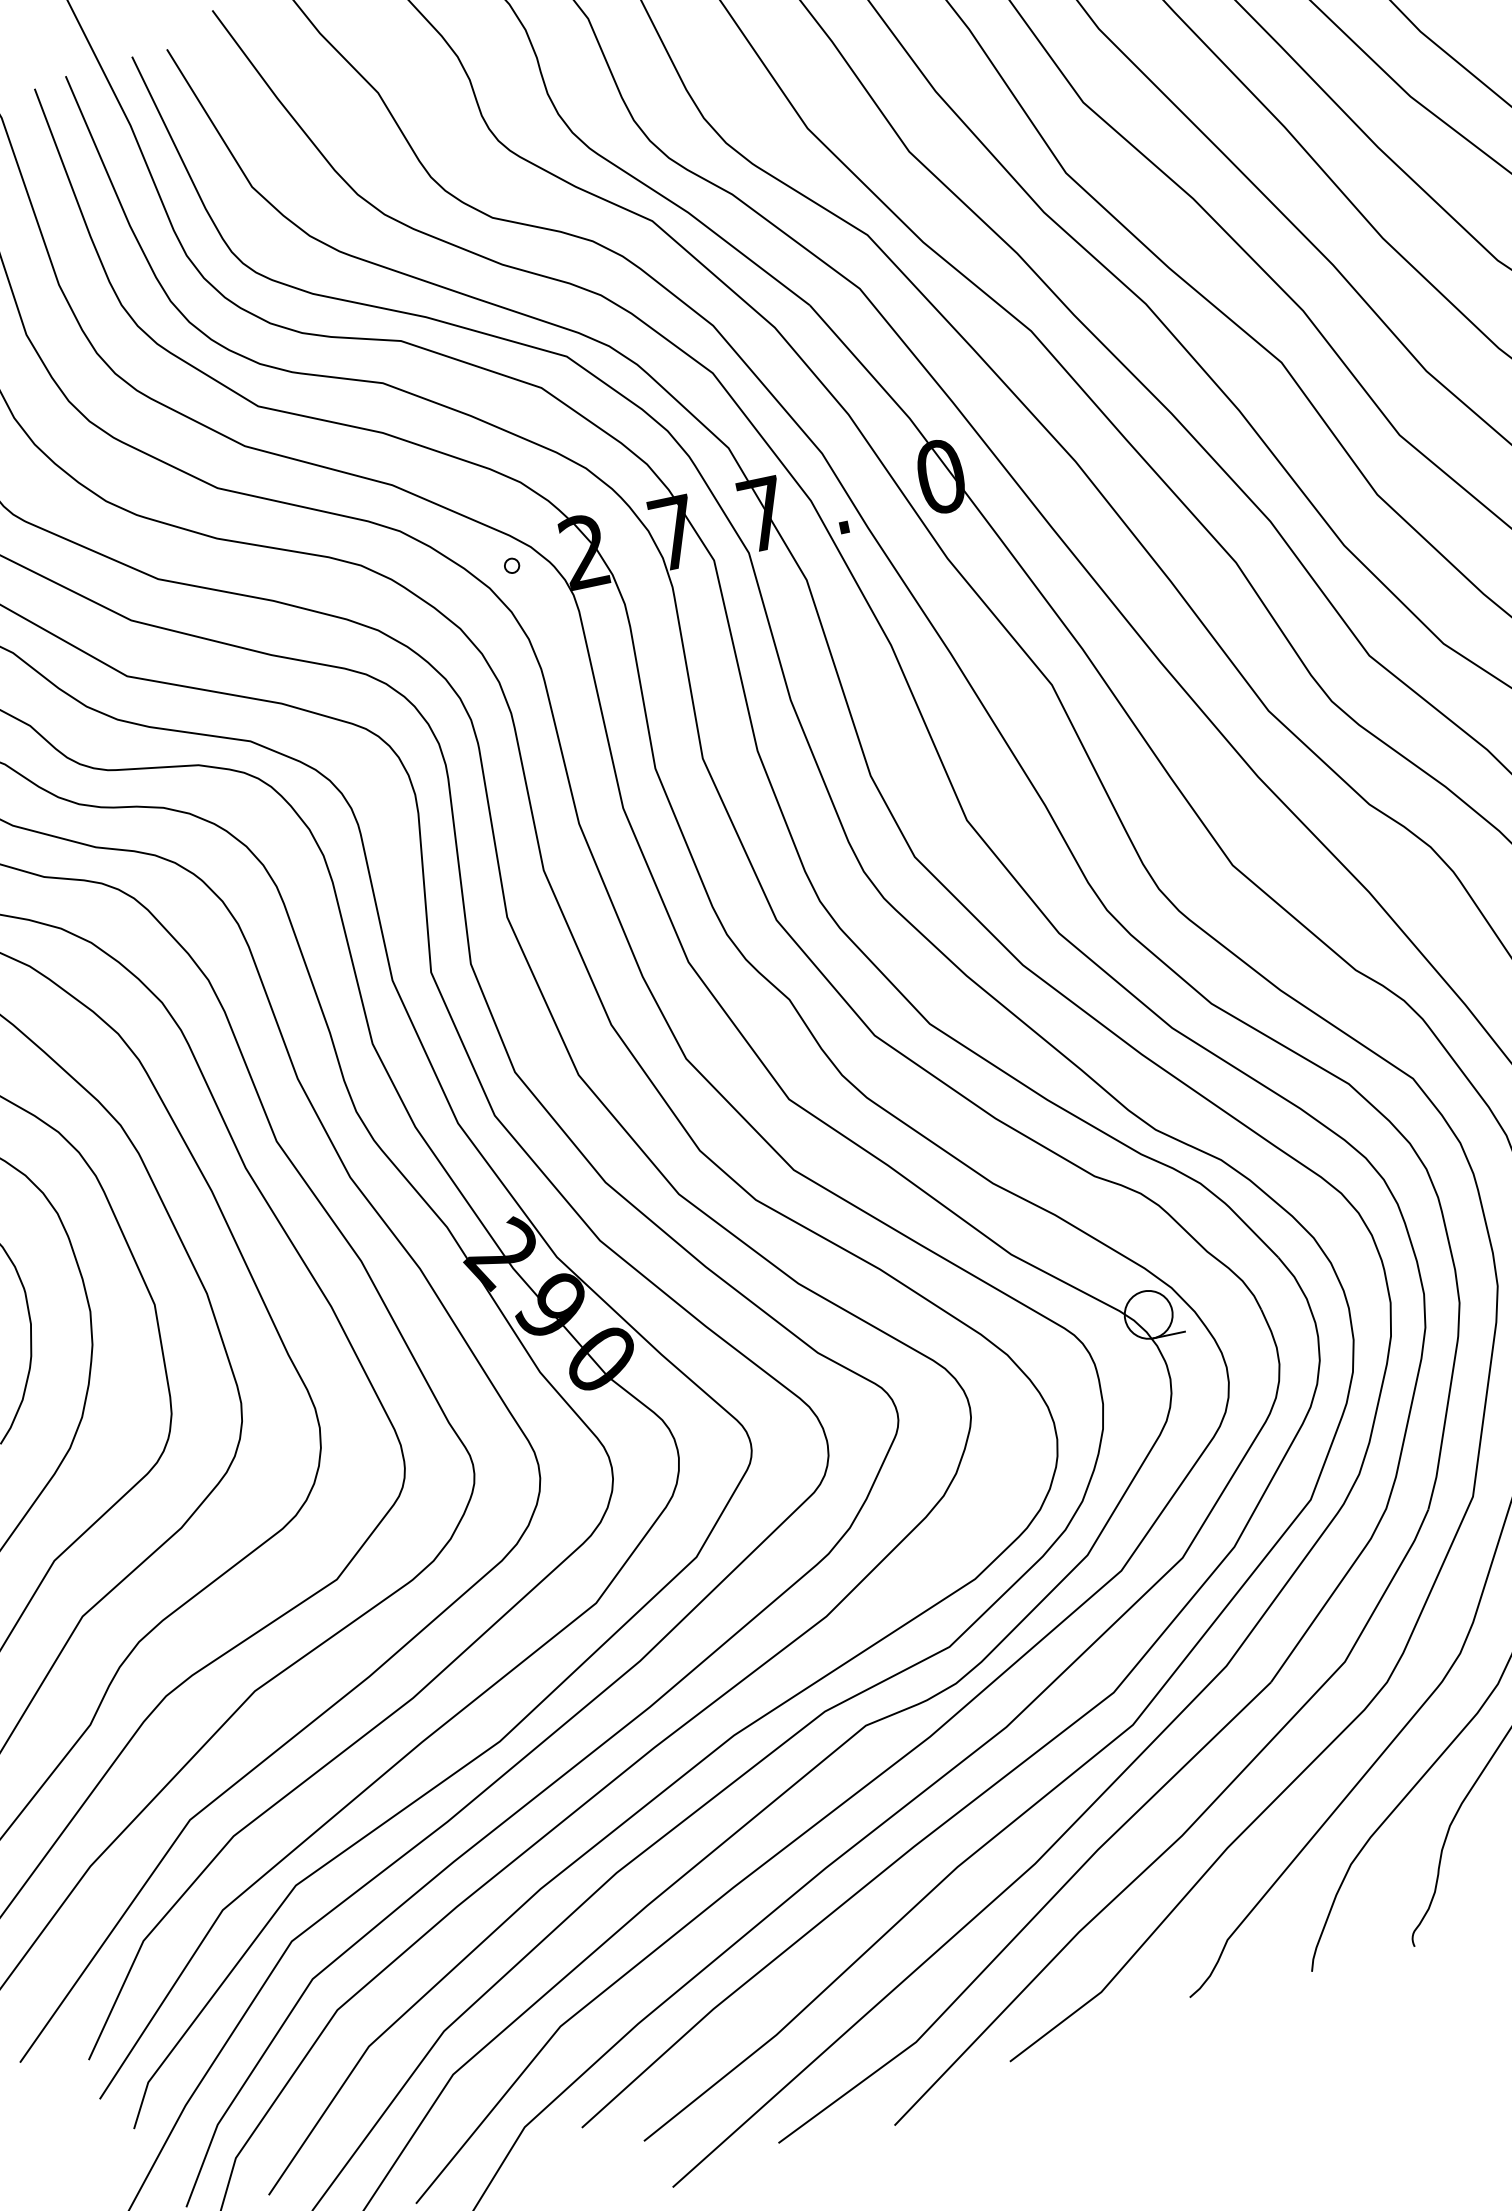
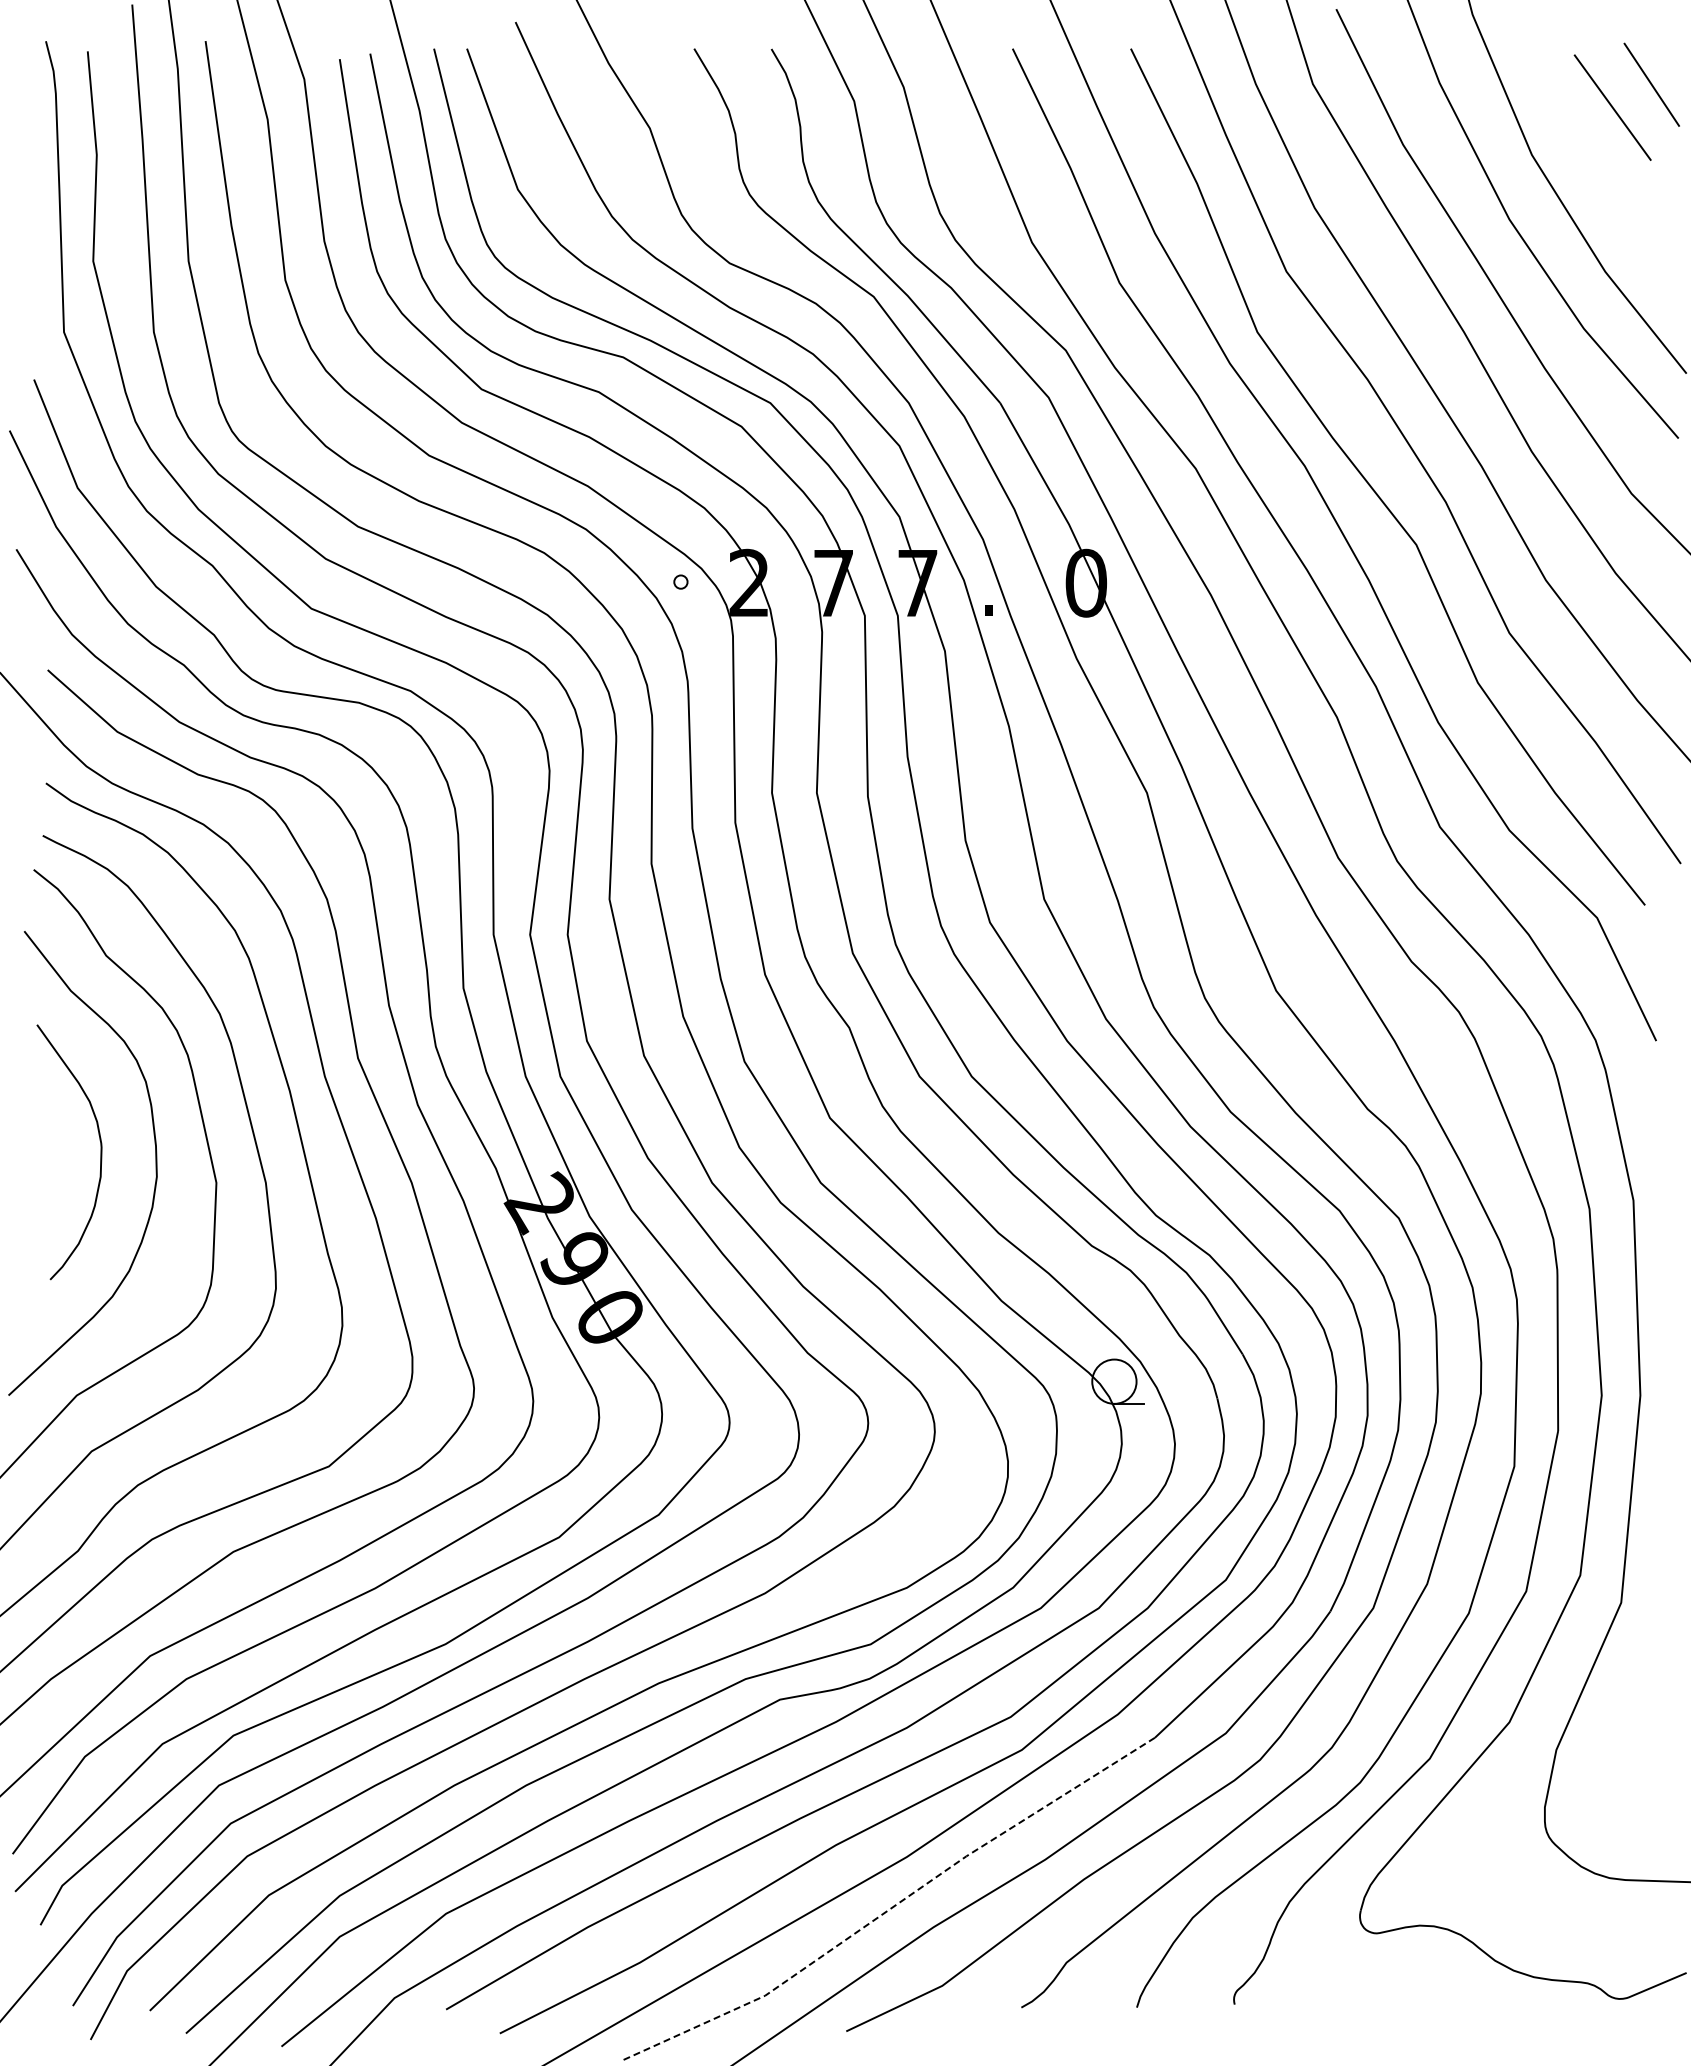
line: (1031, 1920) -> (892, 1907), solid -> dashed

